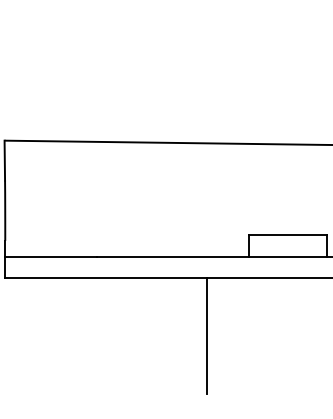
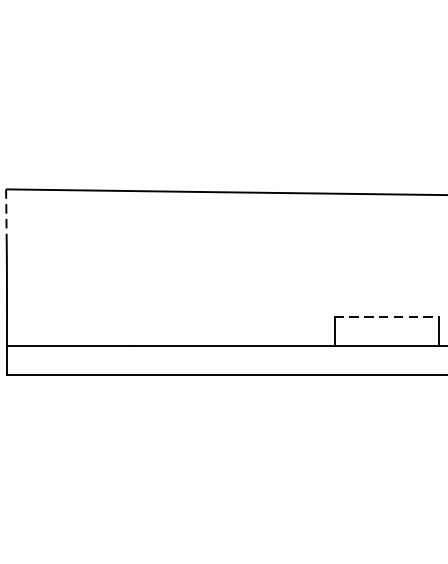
line: (4, 160) -> (5, 216), solid -> dashed
line: (287, 235) -> (386, 316), solid -> dashed
line: (207, 335) -> (279, 451), removed

